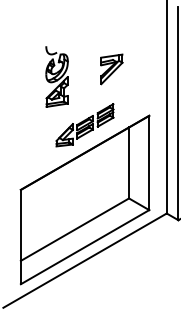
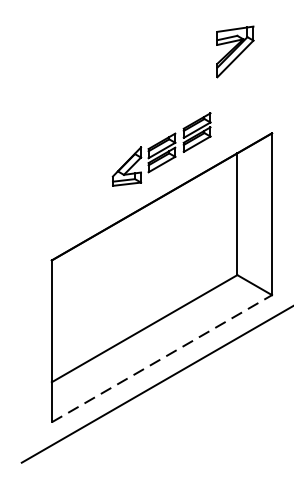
part: (111, 69) -> (234, 52), moved
part: (56, 76) -> (112, 65), removed
line: (85, 246) -> (162, 357), solid -> dashed

